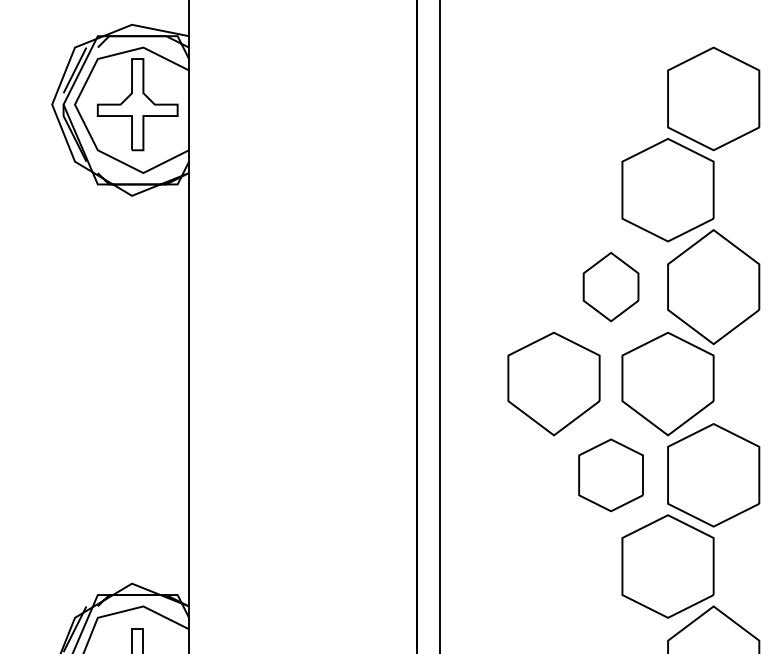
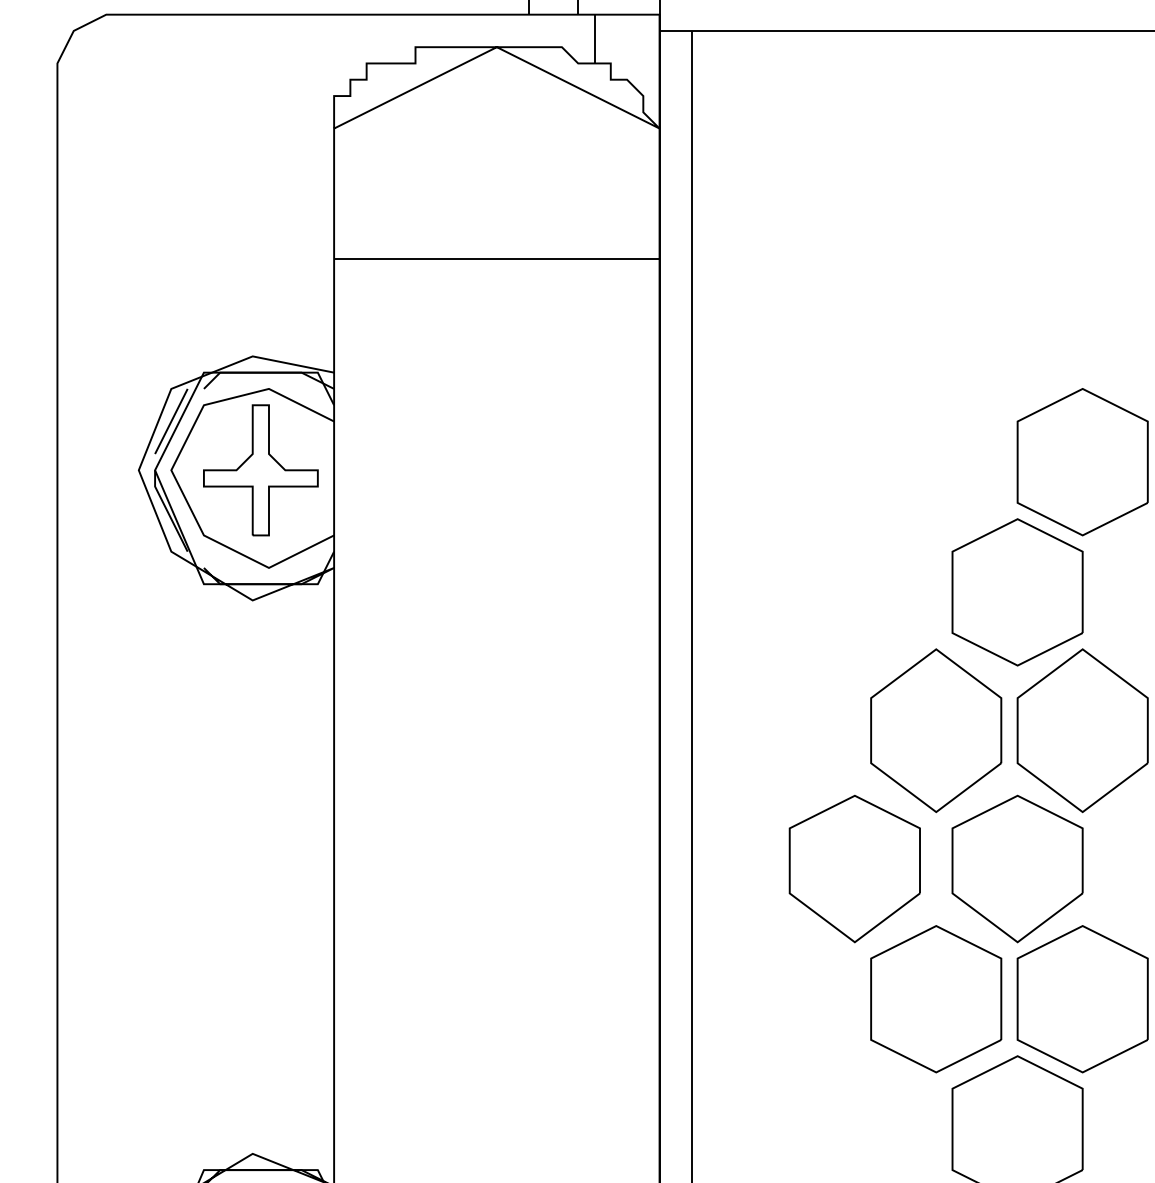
part: (611, 286) -> (936, 730), size x1.67
part: (611, 475) -> (936, 999), size x1.43

